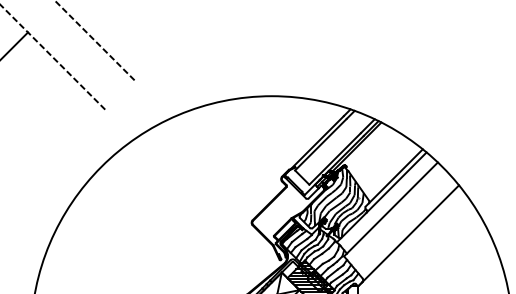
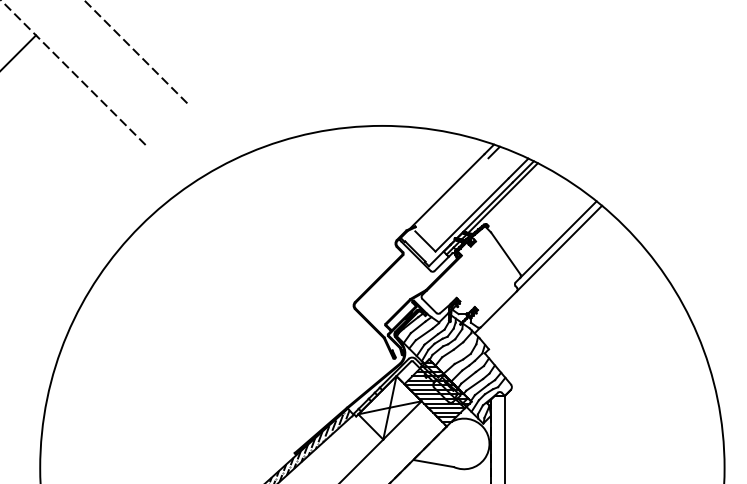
line: (320, 144) -> (451, 194), removed
hatch: (332, 202) -> (468, 277), removed
line: (392, 207) -> (553, 284), removed
line: (410, 233) -> (579, 321), removed

